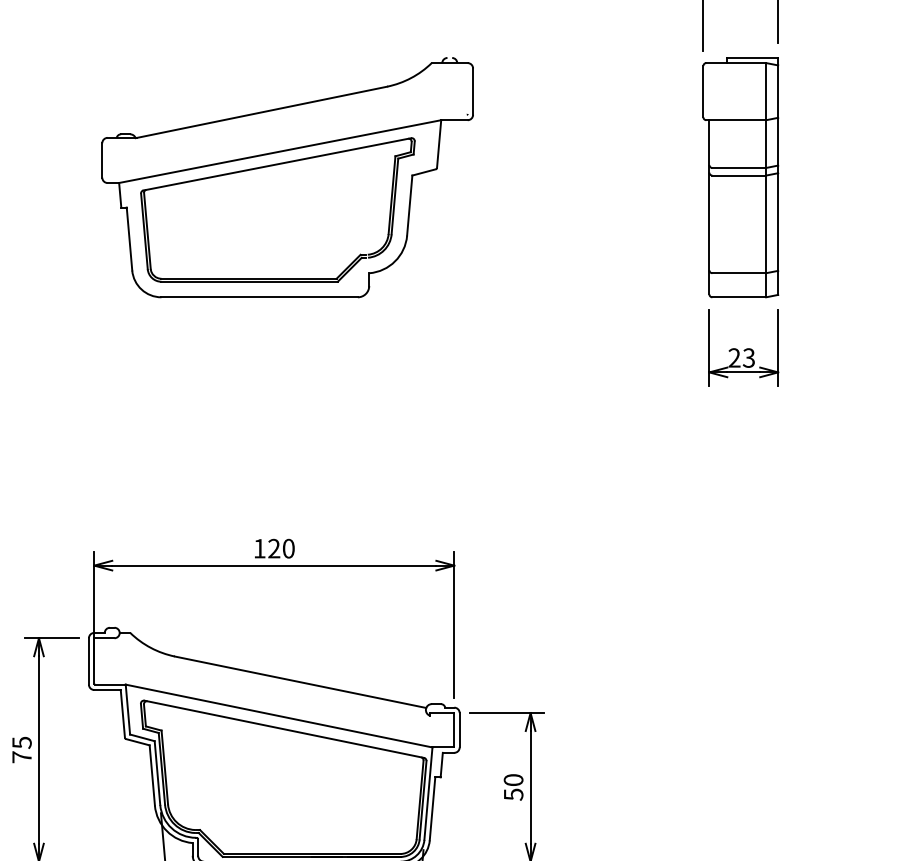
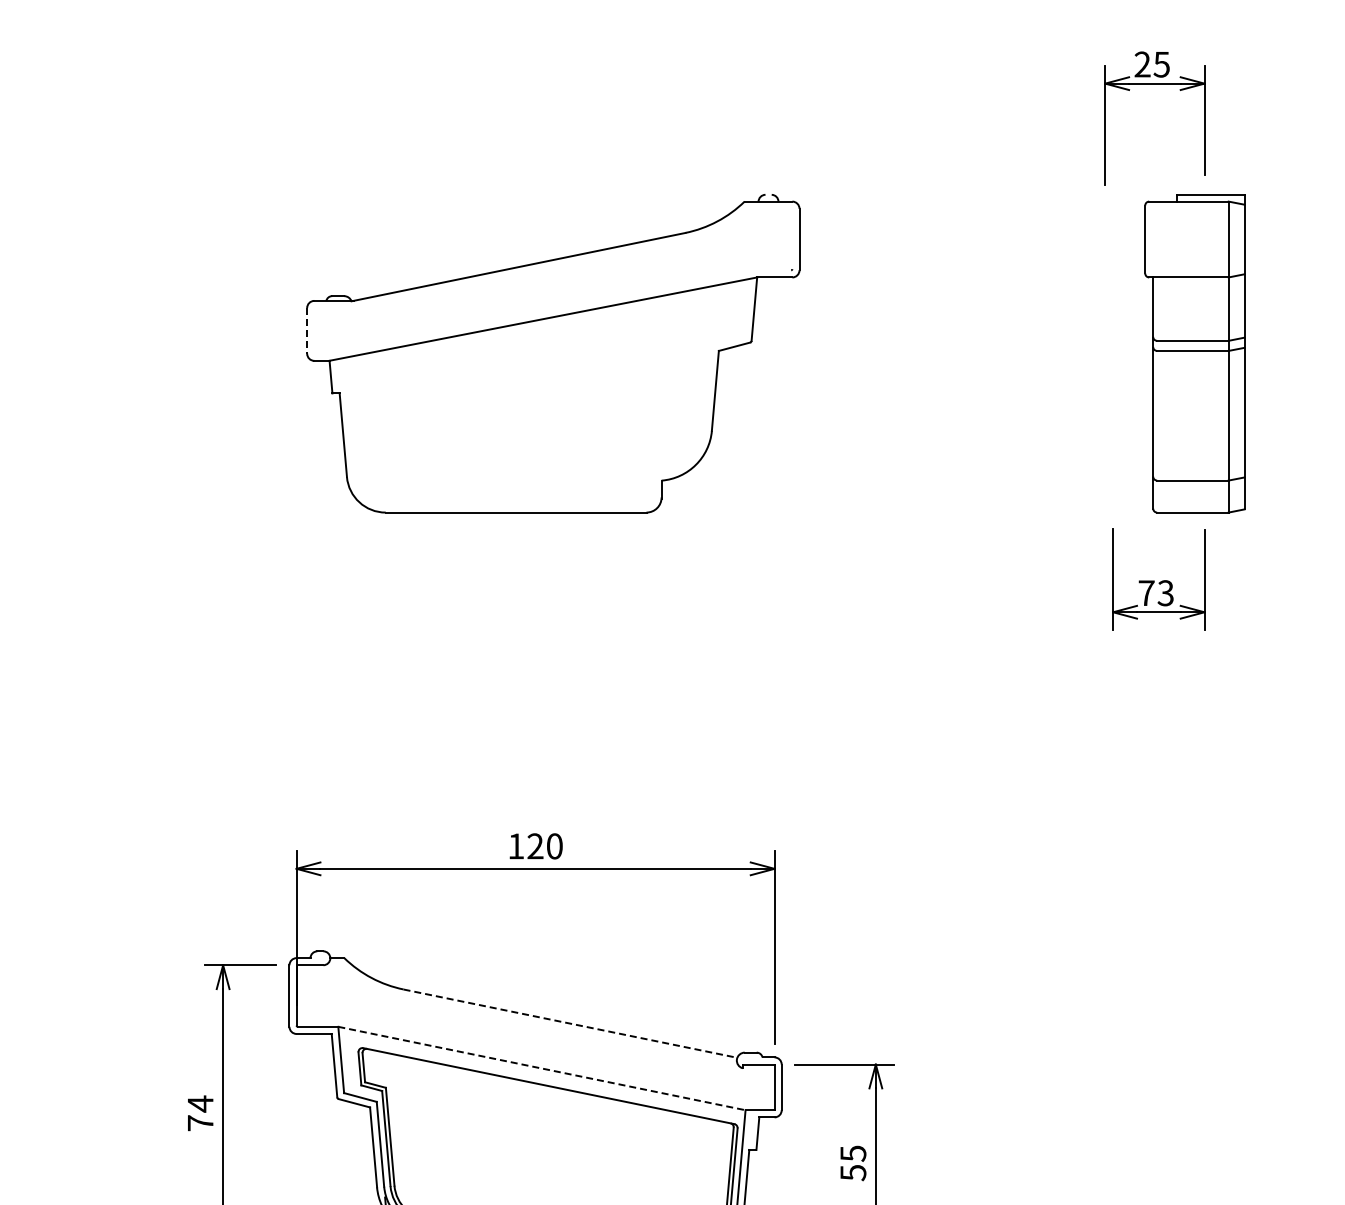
line: (102, 160) -> (307, 330), solid -> dashed
part: (268, 166) -> (528, 339), removed
part: (740, 177) -> (1194, 353), moved
text: (734, 357) -> (1146, 592), 23 -> 73
line: (300, 682) -> (570, 1023), solid -> dashed
line: (278, 716) -> (541, 1068), solid -> dashed
text: (21, 742) -> (200, 1103), 75 -> 74
text: (513, 780) -> (853, 1153), 50 -> 55

